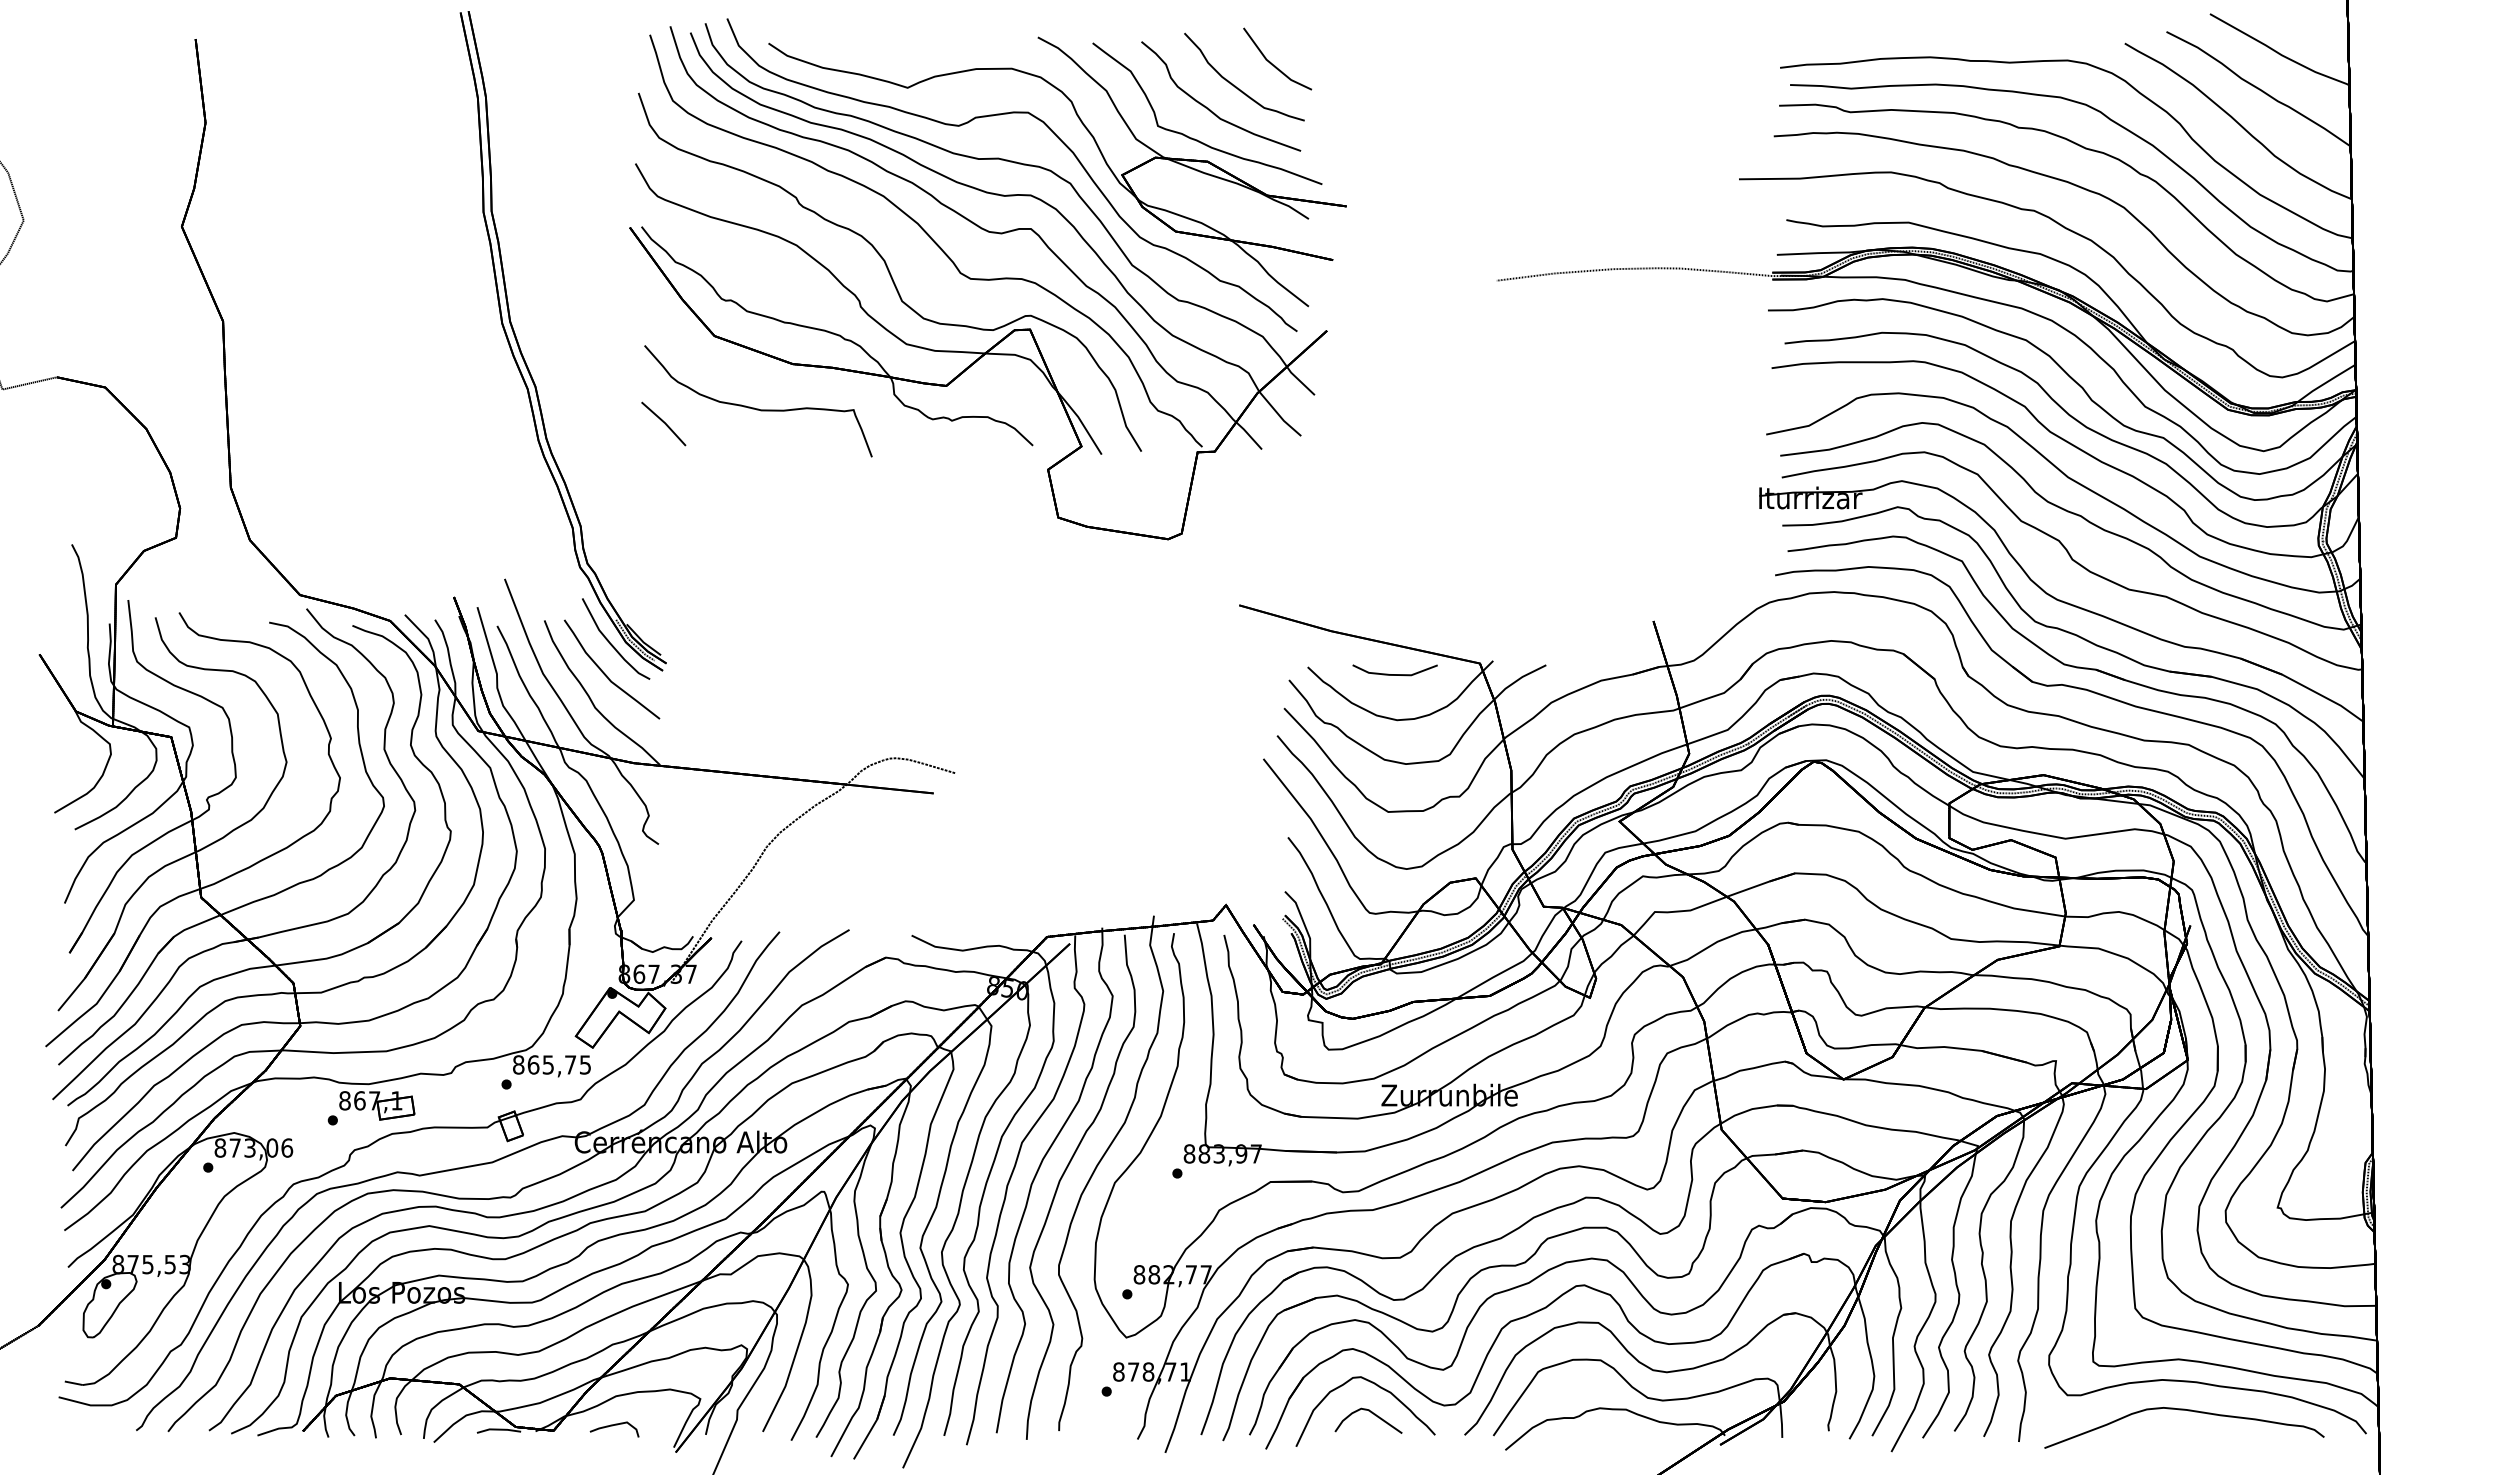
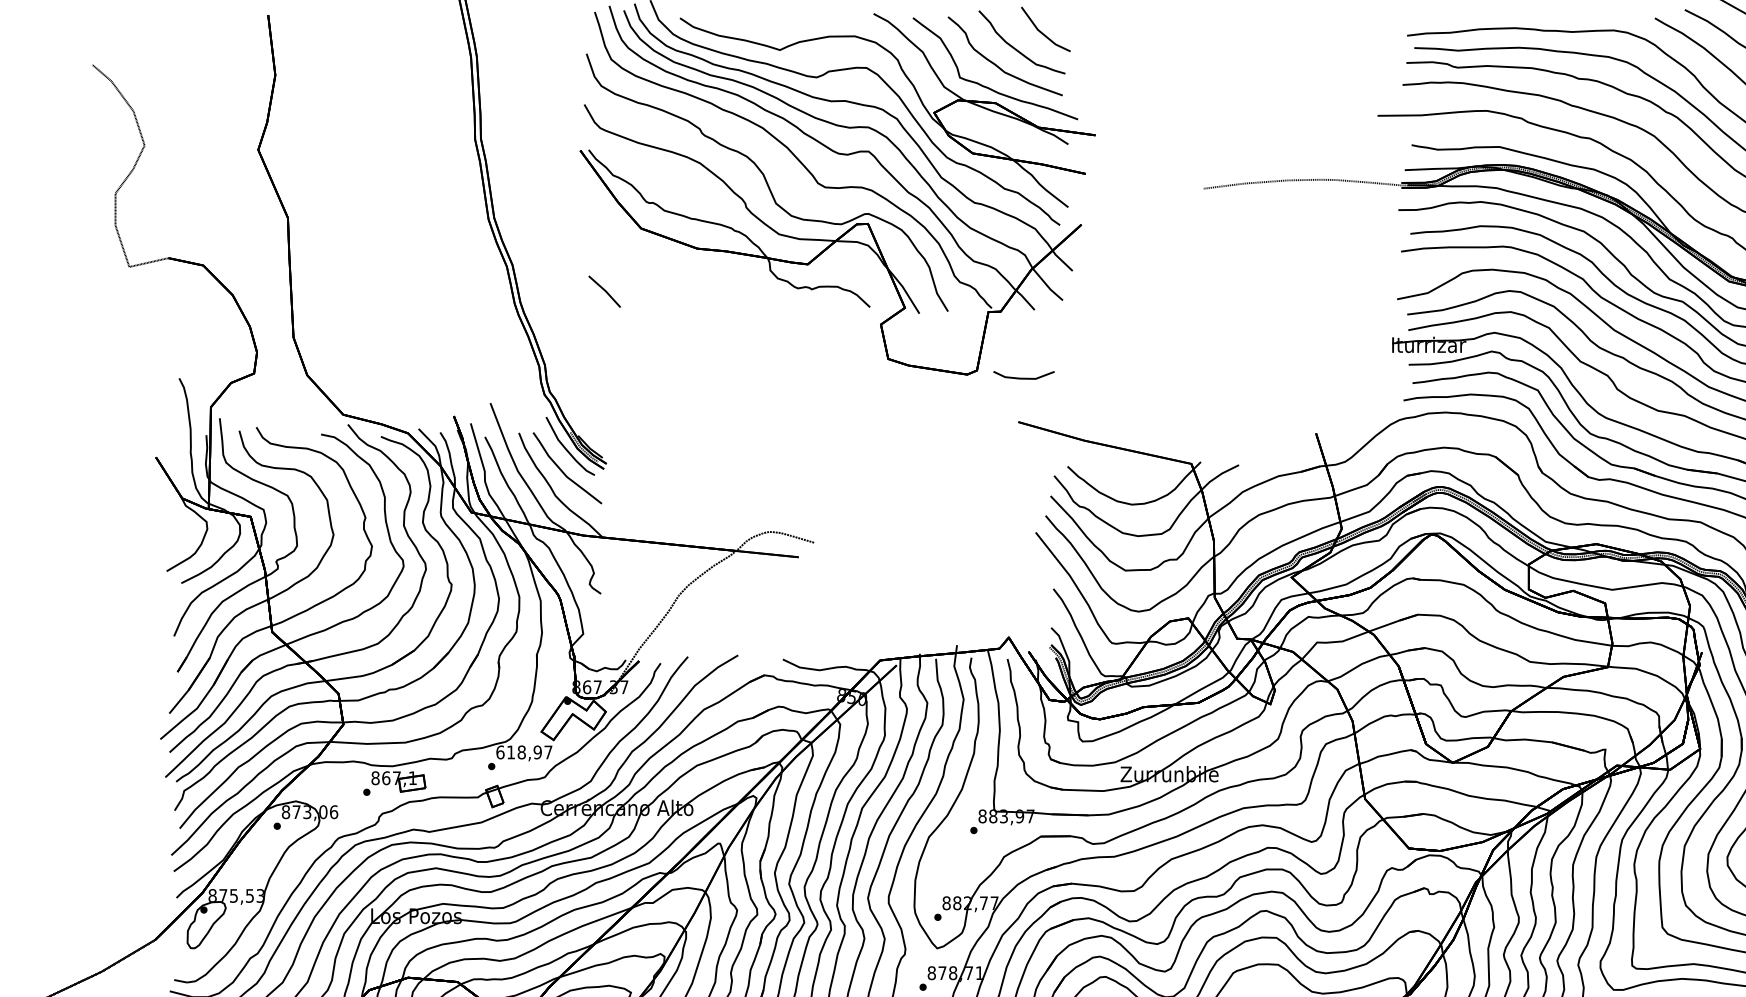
part: (758, 408) -> (672, 280), removed
part: (1394, 670) -> (1023, 375), moved
text: (551, 1064) -> (524, 752), 865,75 -> 618,97

